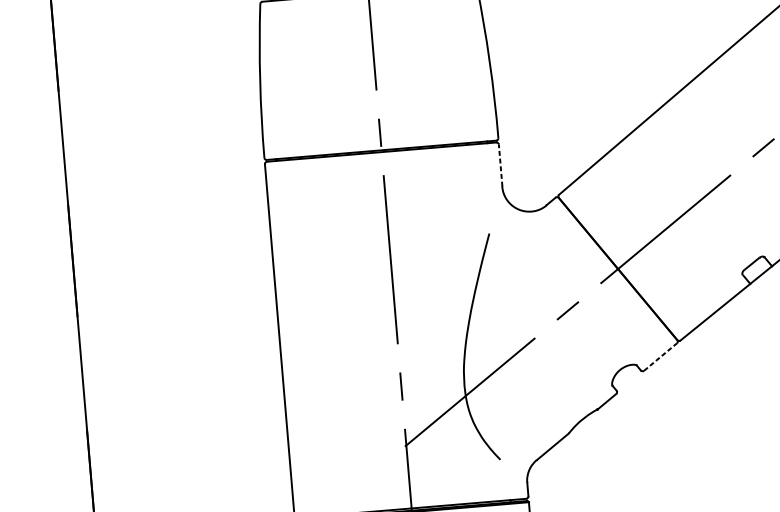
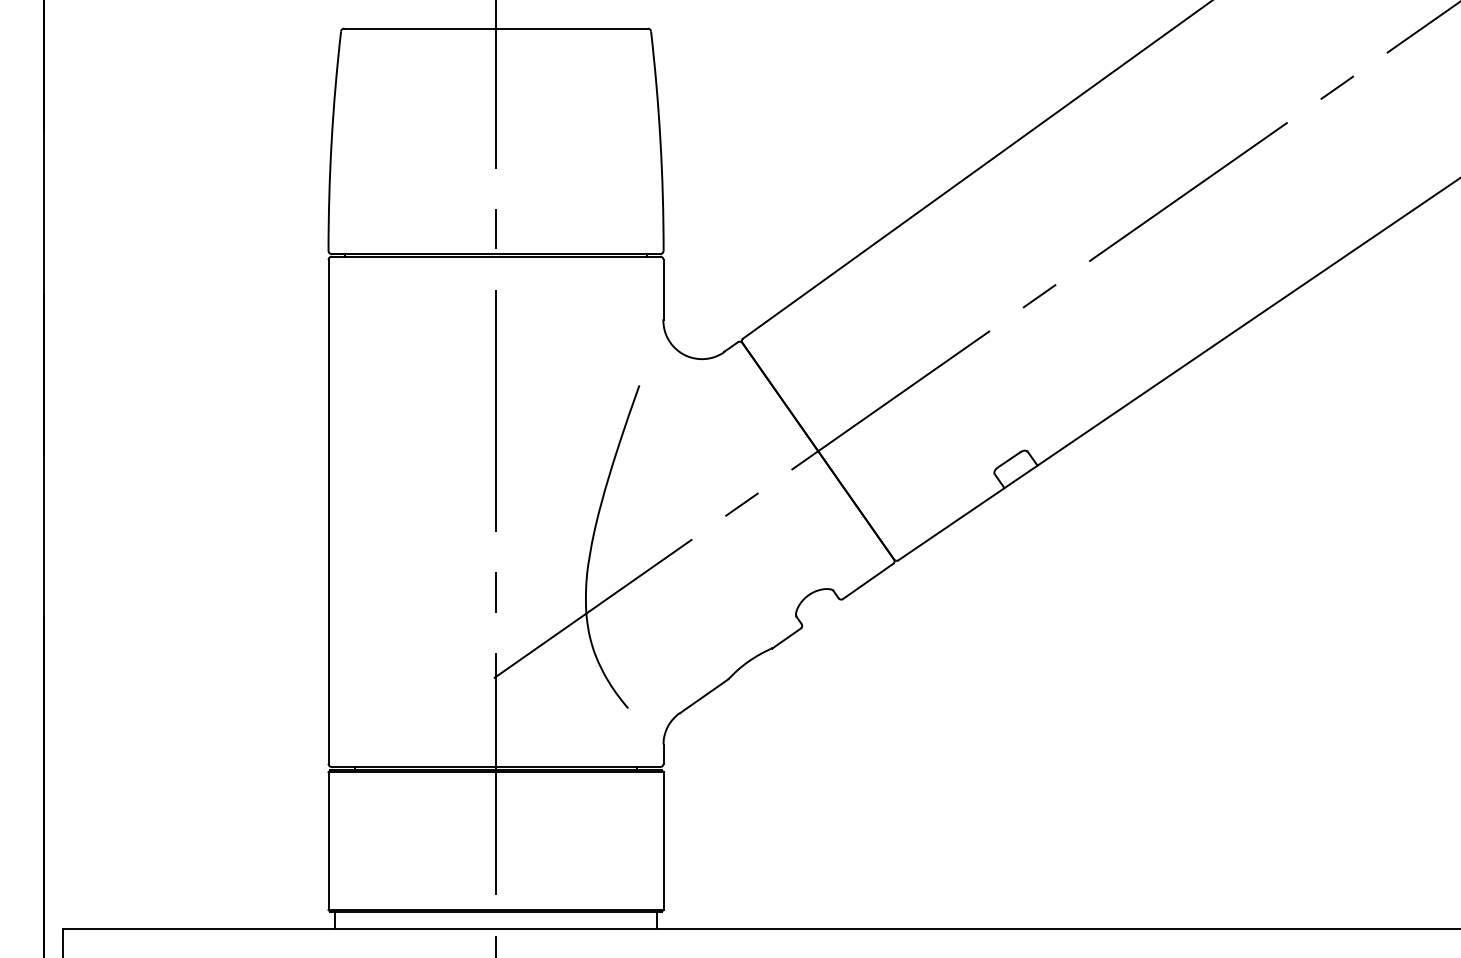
line: (500, 165) -> (663, 289), dashed -> solid
line: (660, 357) -> (868, 581), dashed -> solid

